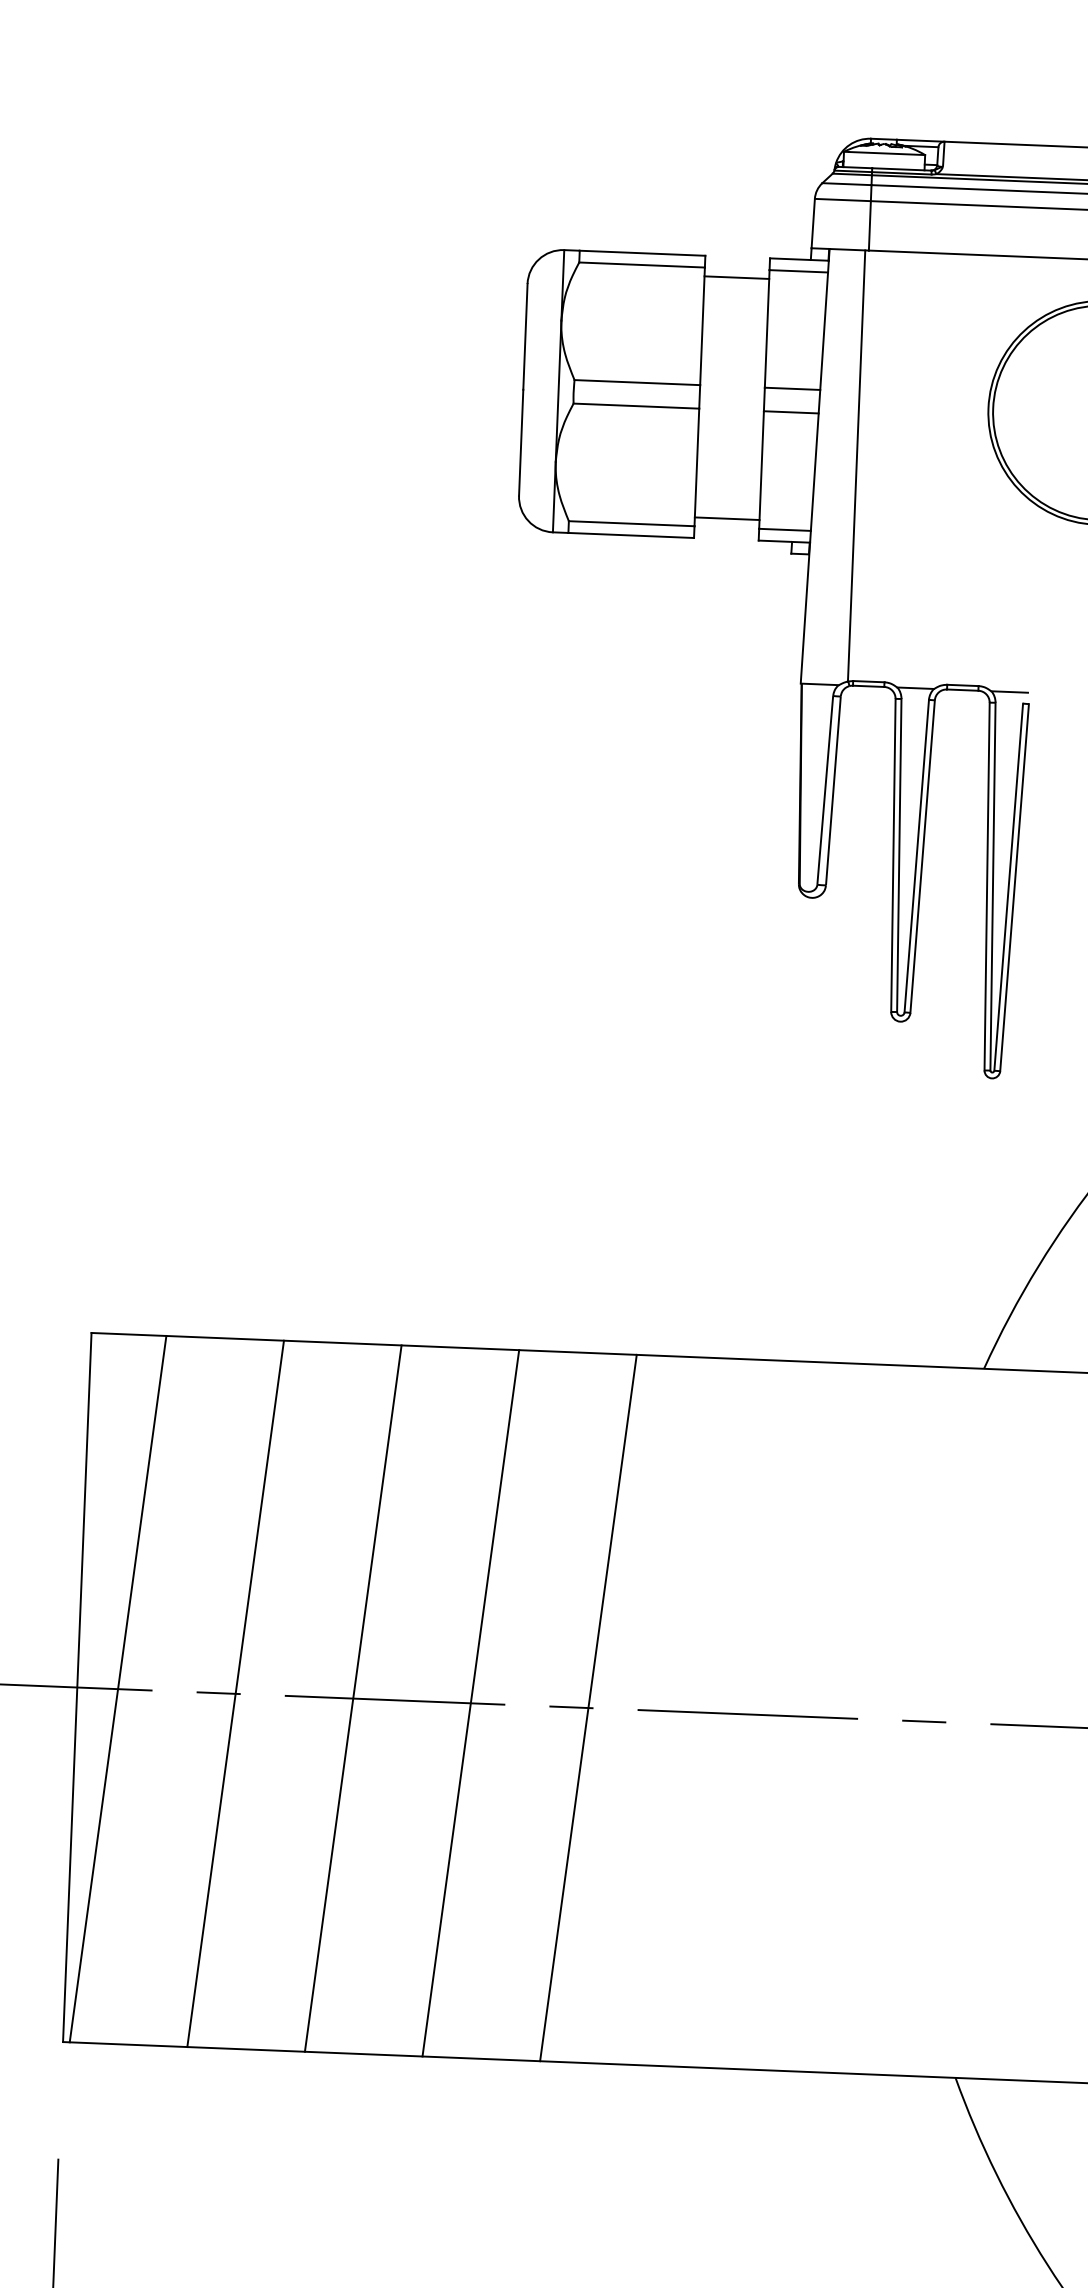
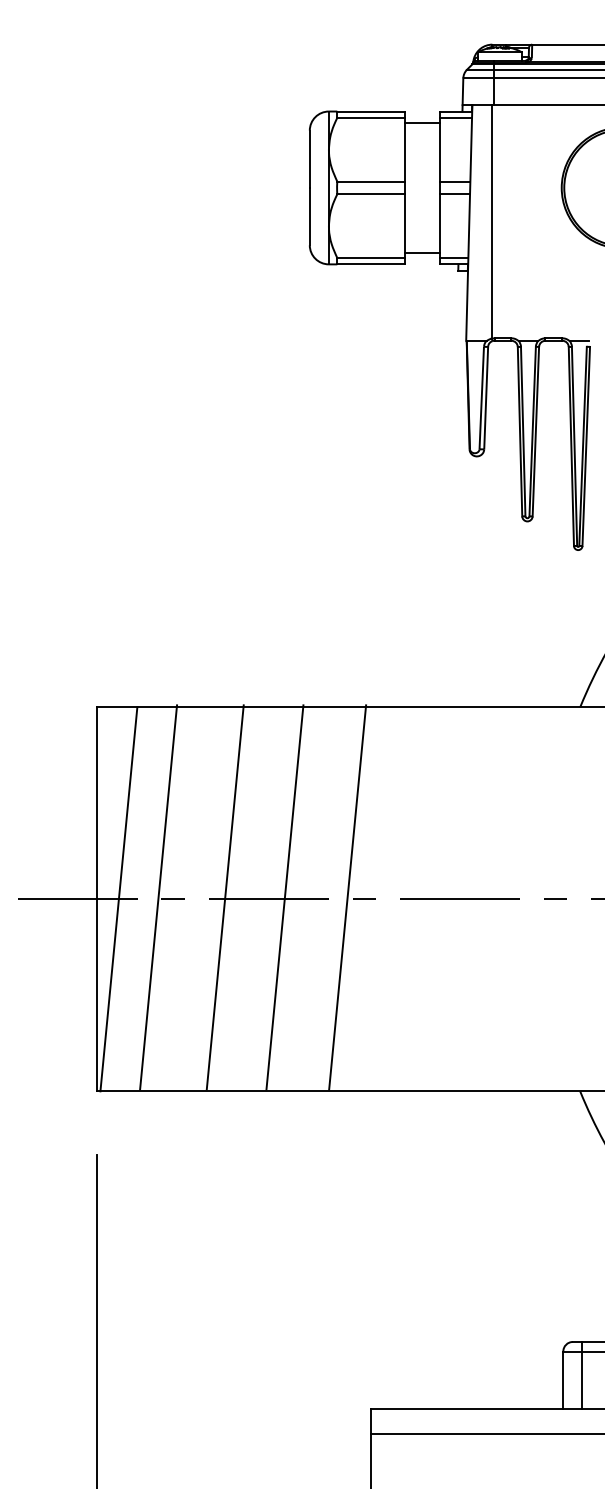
line: (235, 1694) -> (158, 897), moved
line: (351, 1698) -> (224, 897), moved
line: (469, 1703) -> (284, 897), moved
line: (588, 1708) -> (347, 897), moved

